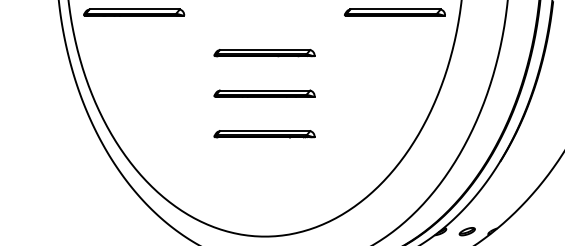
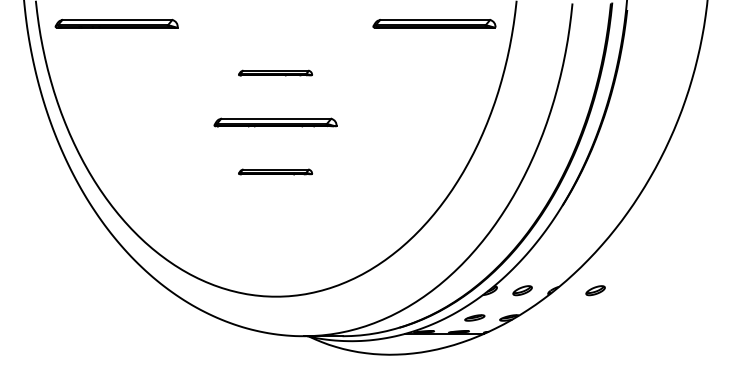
part: (264, 52) -> (275, 72), size x0.6
part: (264, 133) -> (275, 171), size x0.6
part: (527, 231) -> (595, 290), added

